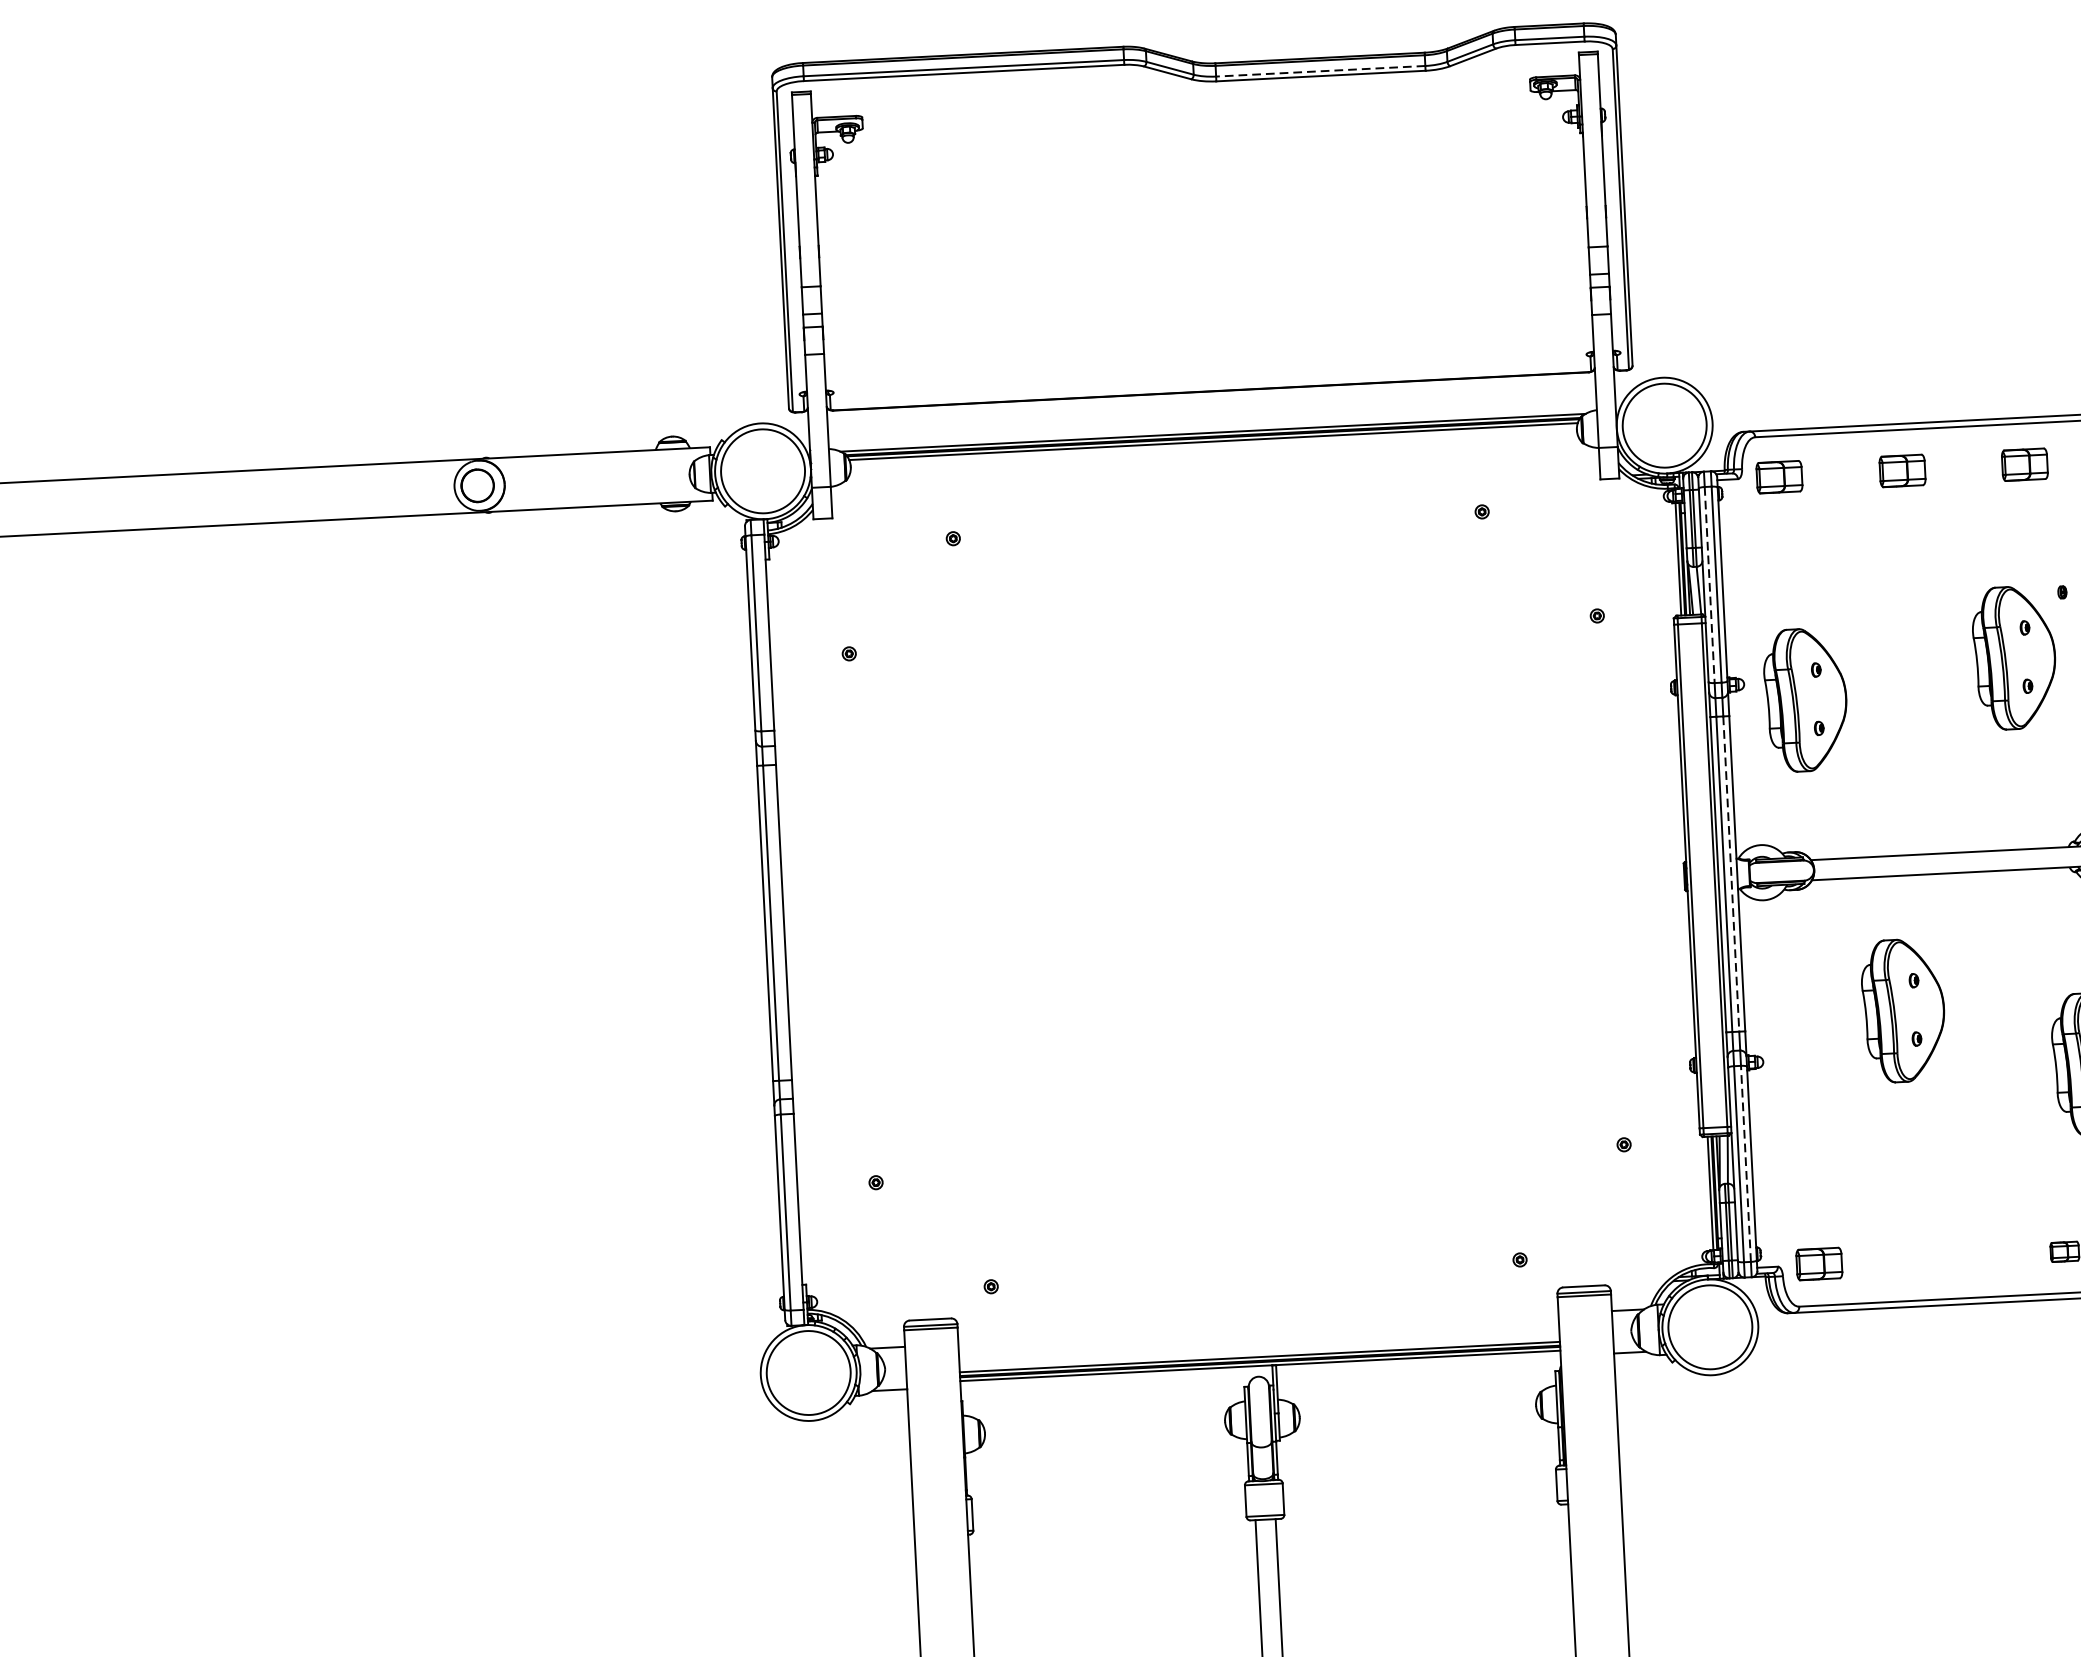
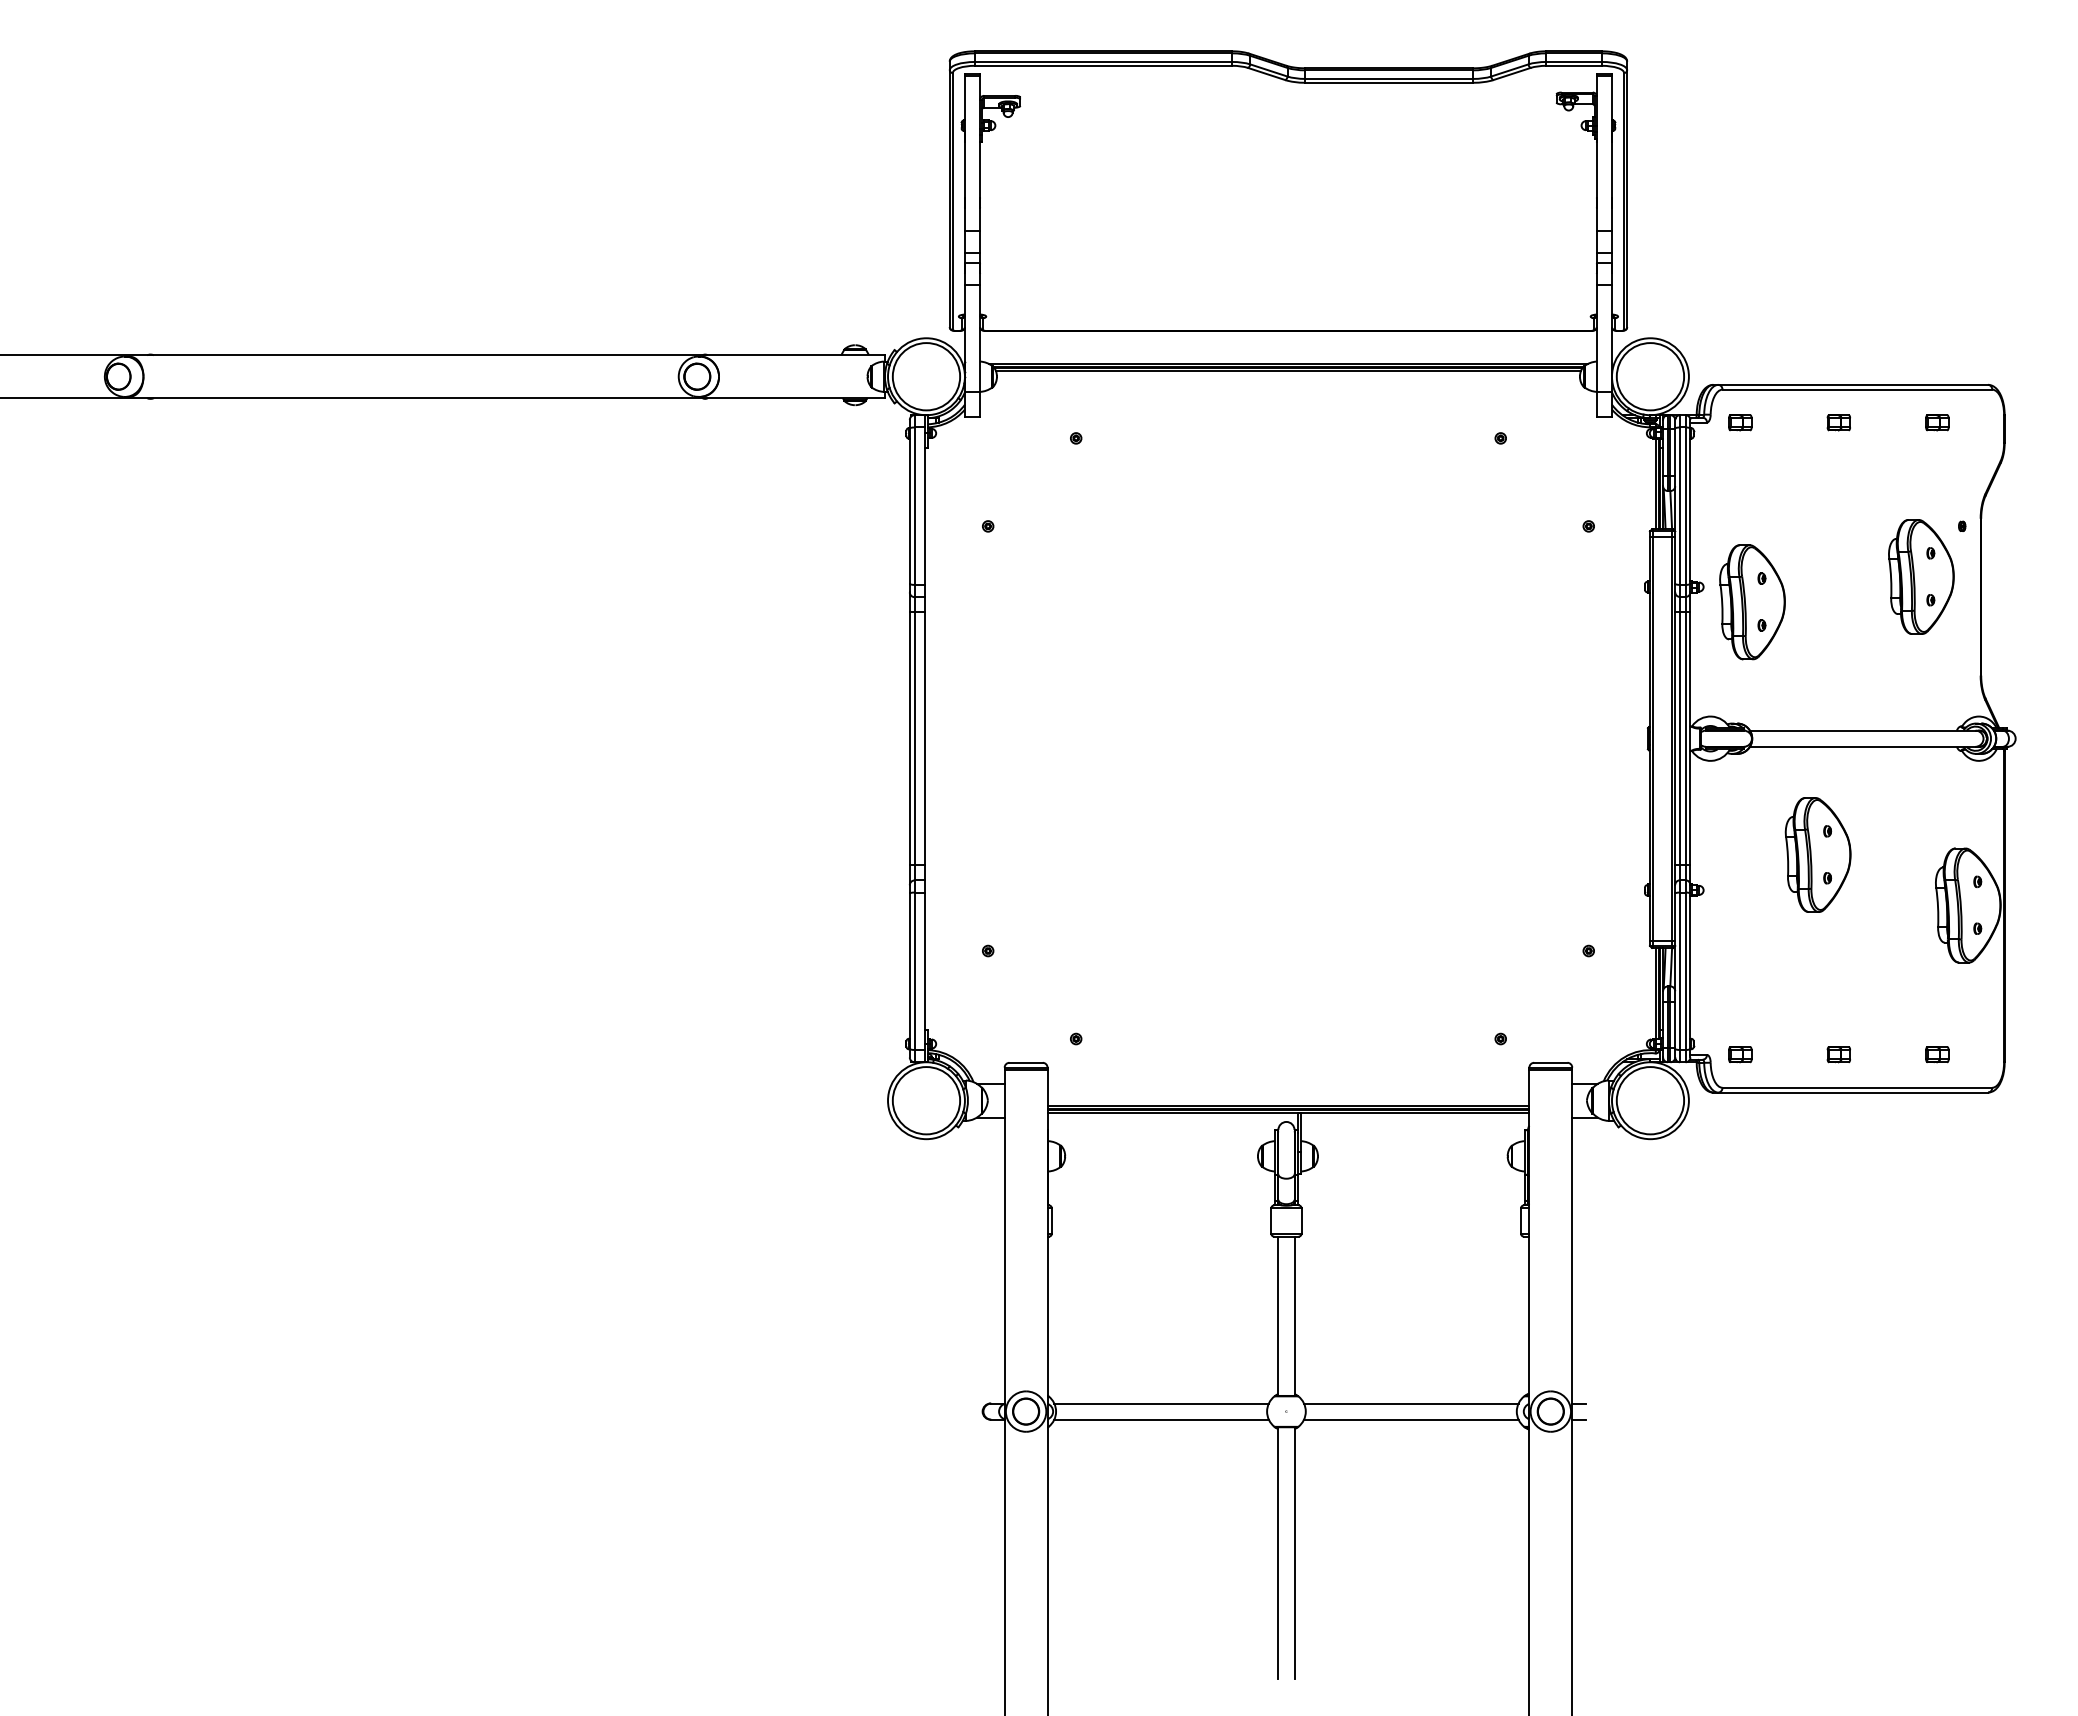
line: (1320, 70) -> (1389, 78), dashed -> solid
part: (2025, 464) -> (1937, 422), size x0.62
part: (1901, 470) -> (1838, 422), size x0.62
part: (1779, 476) -> (1740, 422), size x0.62
line: (1710, 585) -> (1680, 506), dashed -> solid
line: (1731, 874) -> (1685, 738), dashed -> solid
line: (1745, 1164) -> (1685, 971), dashed -> solid
part: (1941, 1257) -> (1838, 1054), added
part: (1819, 1264) -> (1740, 1054), size x0.62

